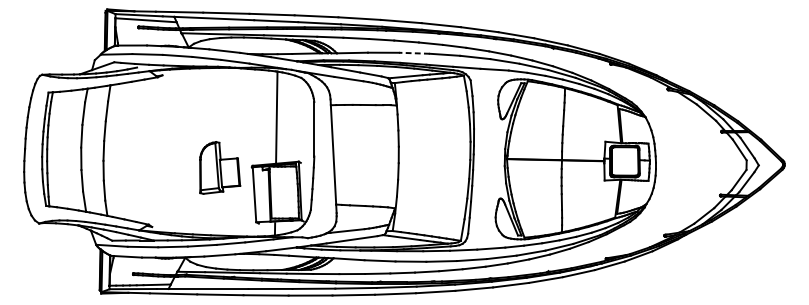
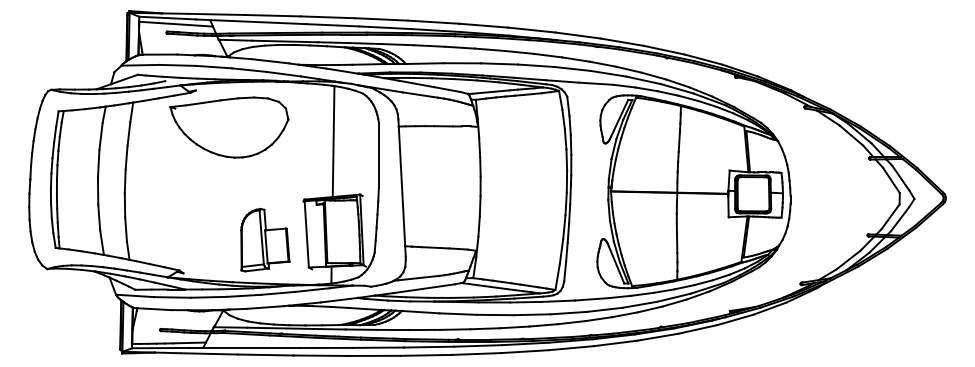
line: (414, 52) -> (499, 63), dashed -> solid
part: (190, 106) -> (229, 127), added
part: (220, 167) -> (265, 239), moved

